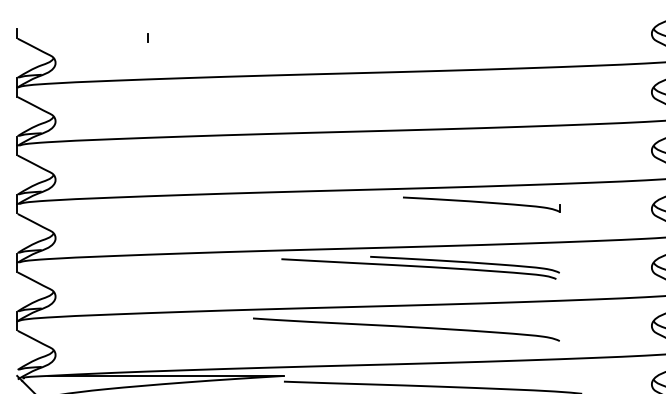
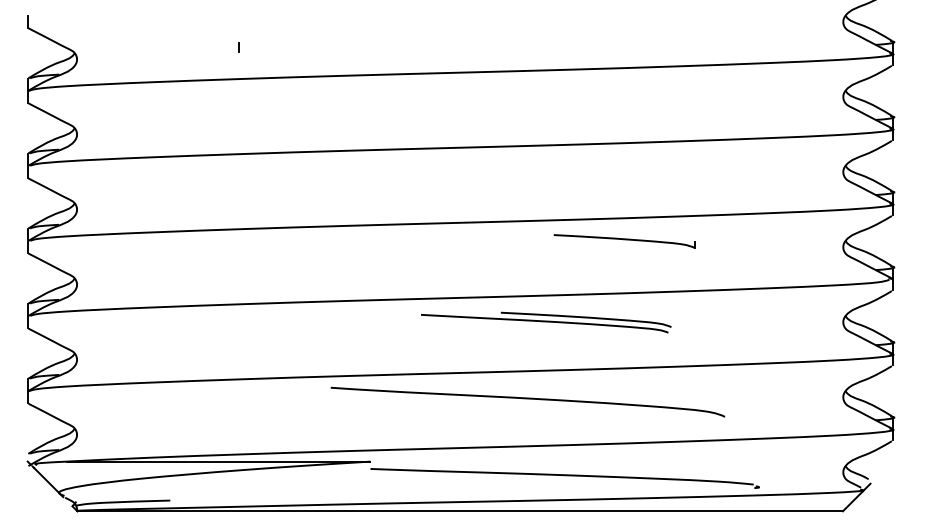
line: (146, 38) -> (238, 47), moved
part: (481, 204) -> (624, 241), size x0.7
part: (420, 267) -> (546, 322), size x0.7

